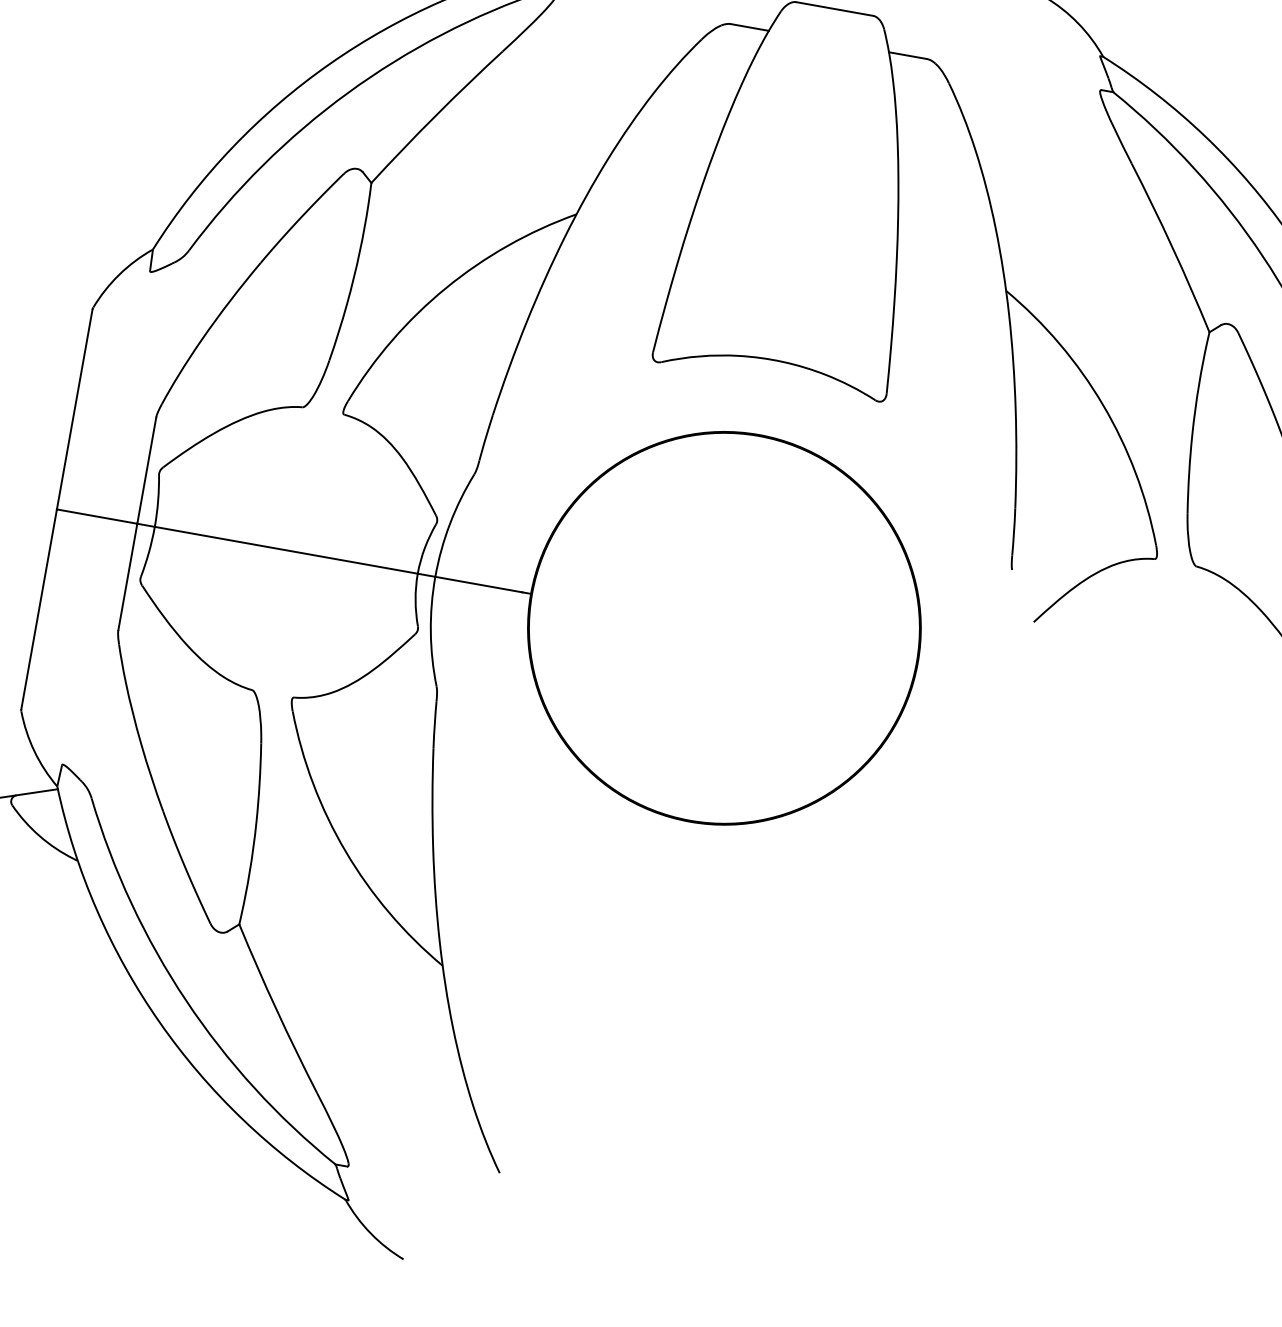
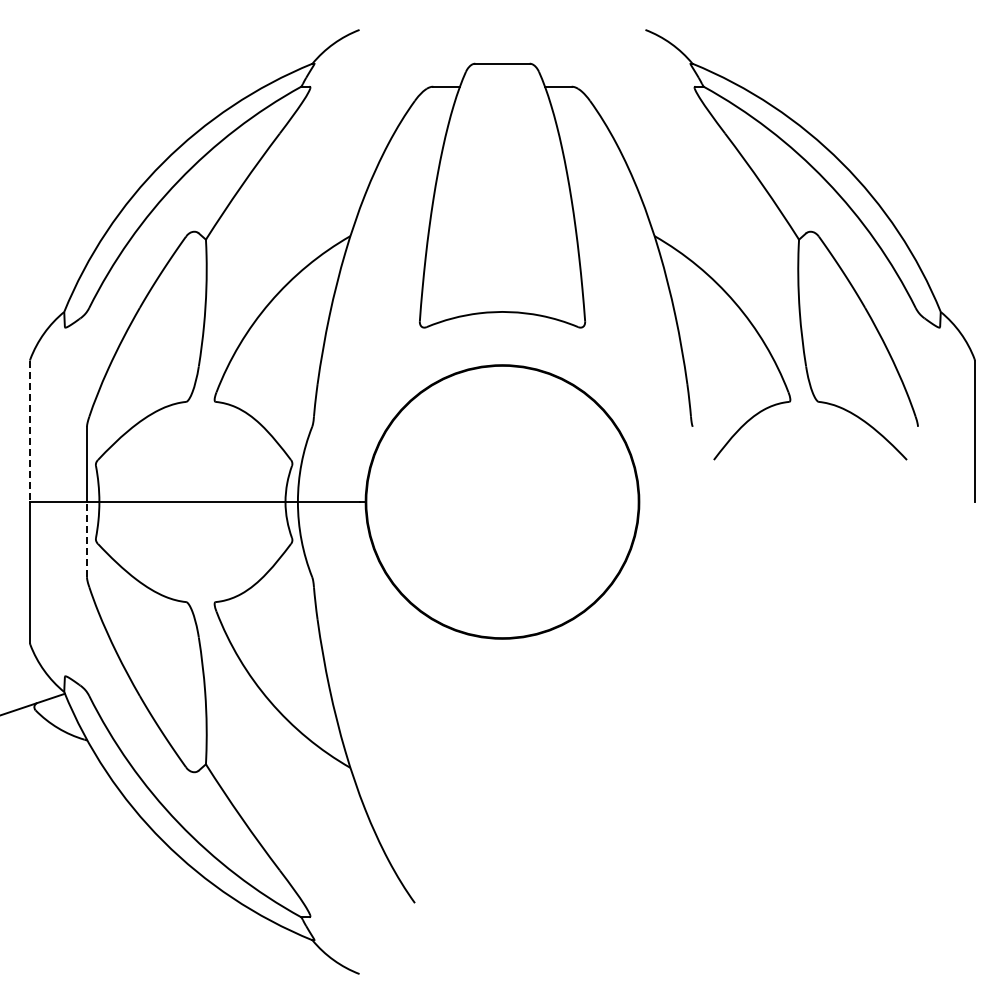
line: (75, 409) -> (30, 431), solid -> dashed
line: (128, 576) -> (87, 539), solid -> dashed

